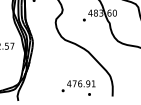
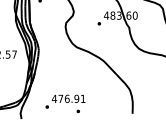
text: (78, 87) -> (65, 103), moved

